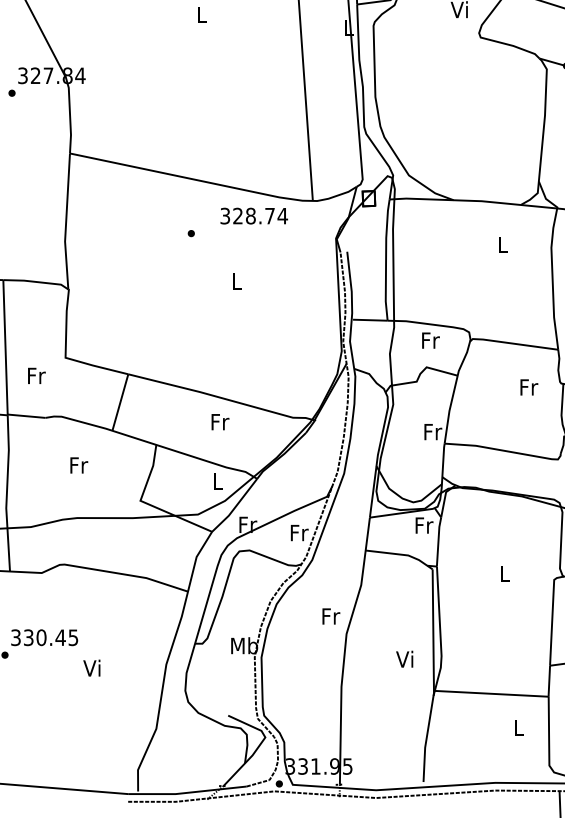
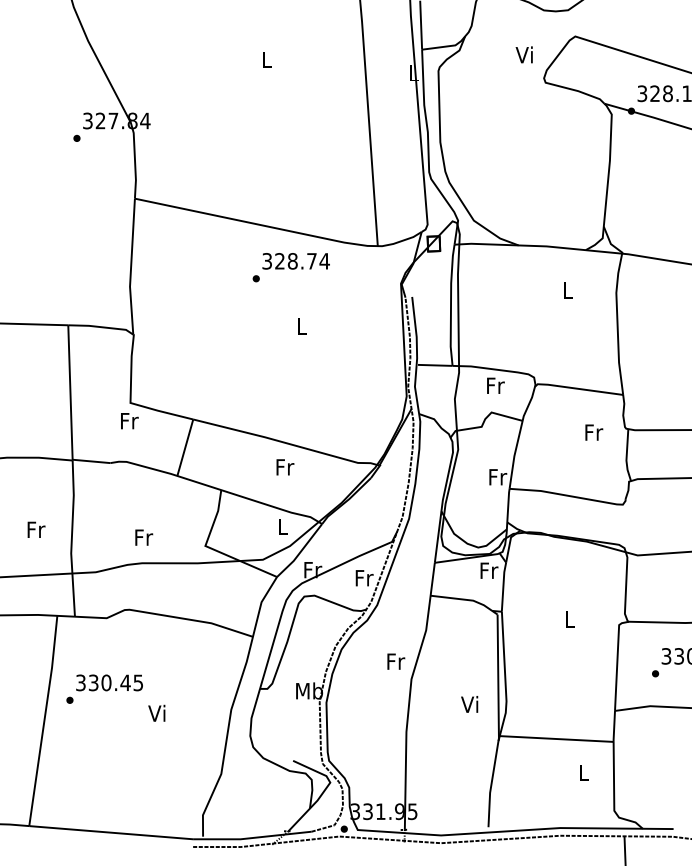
text: (253, 216) -> (295, 261), moved
text: (36, 376) -> (129, 421), moved
text: (79, 465) -> (144, 537), moved

